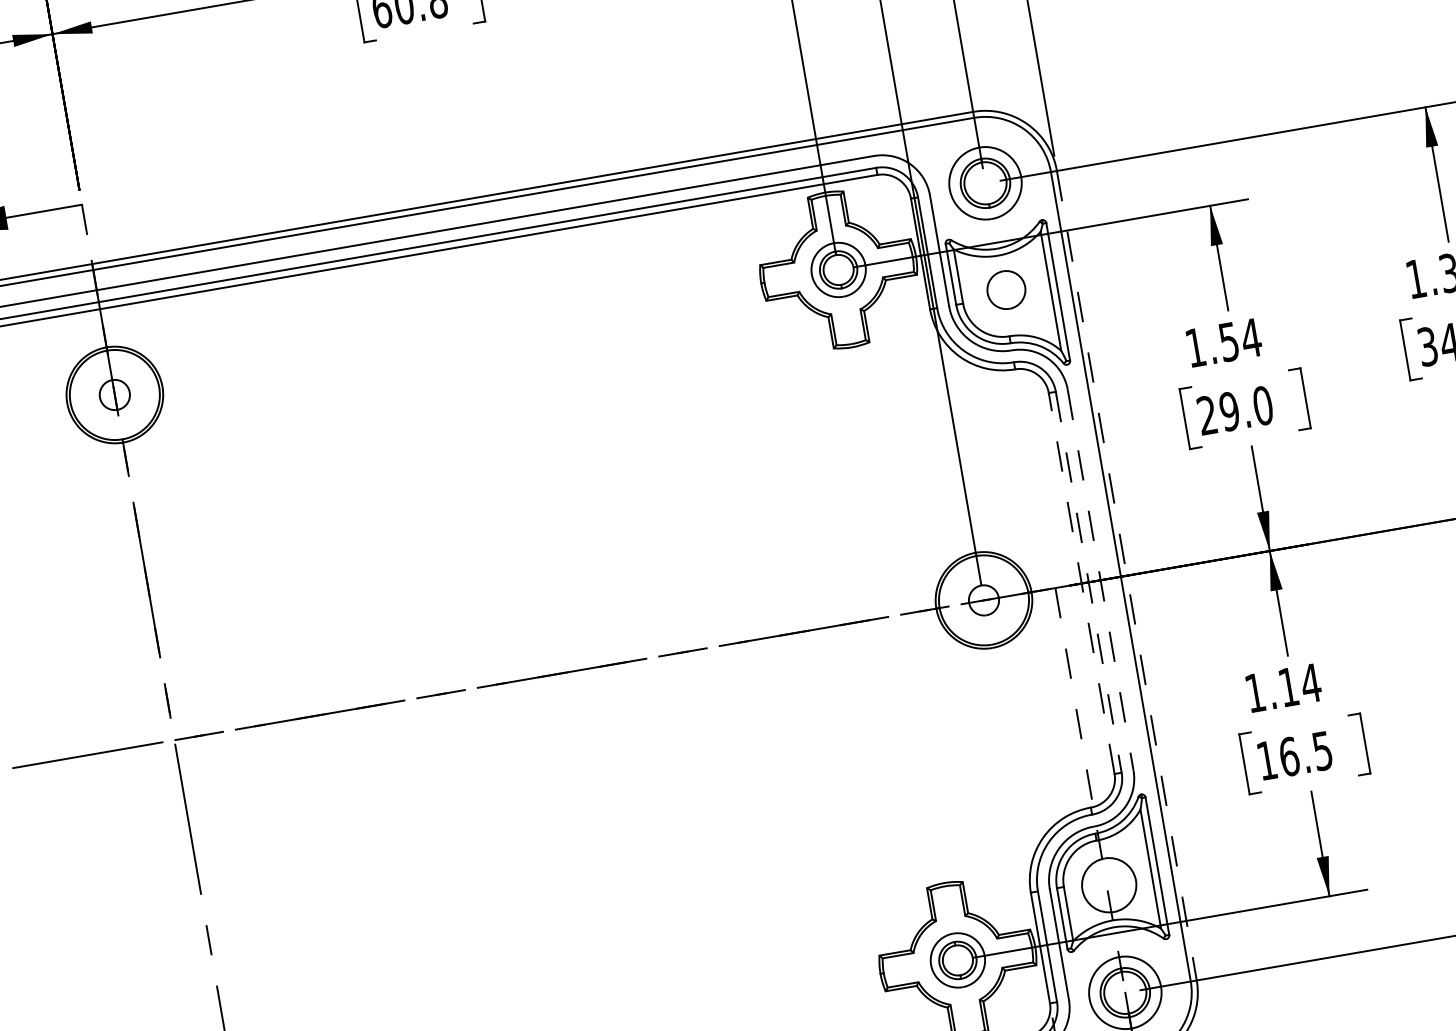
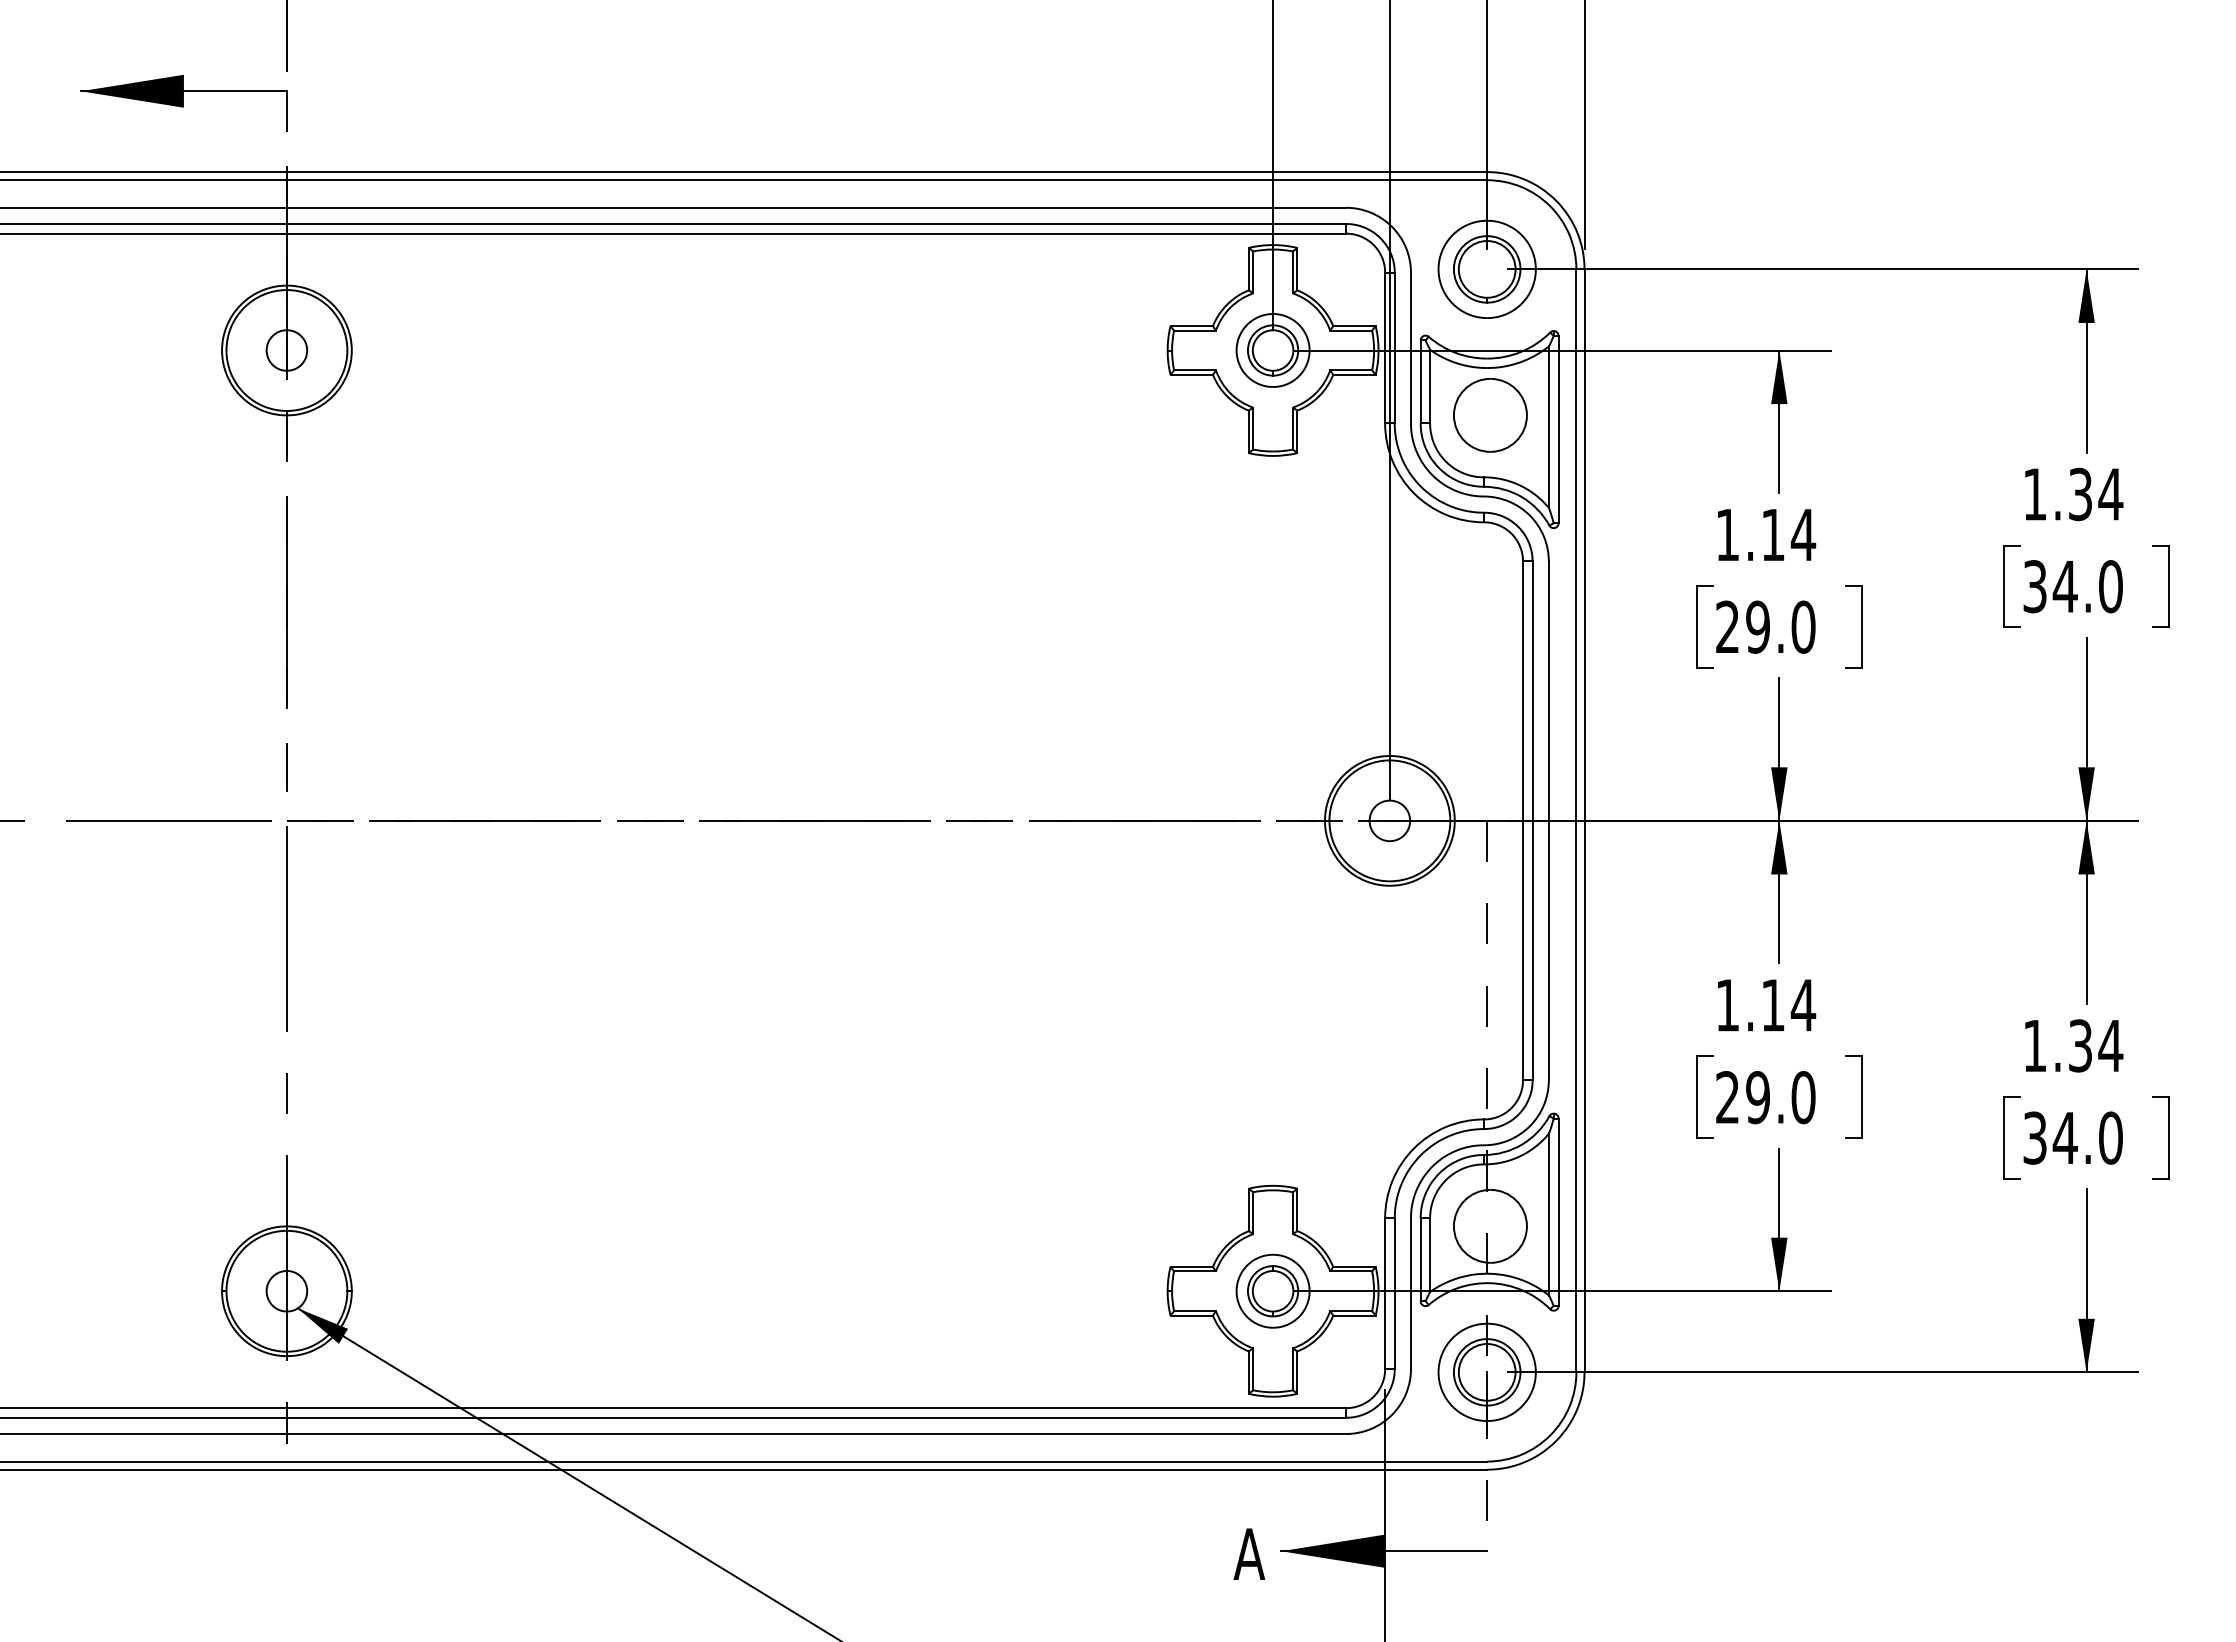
part: (1006, 290) -> (1490, 415), size x1.43
text: (1228, 342) -> (1772, 535), 1.54 -> 1.14
line: (1126, 576) -> (1584, 821), dashed -> solid
line: (1100, 580) -> (1548, 820), dashed -> solid
line: (1088, 582) -> (1532, 820), dashed -> solid
line: (1082, 583) -> (1523, 820), dashed -> solid
text: (1294, 755) -> (1765, 1097), 16.5 -> 29.0

